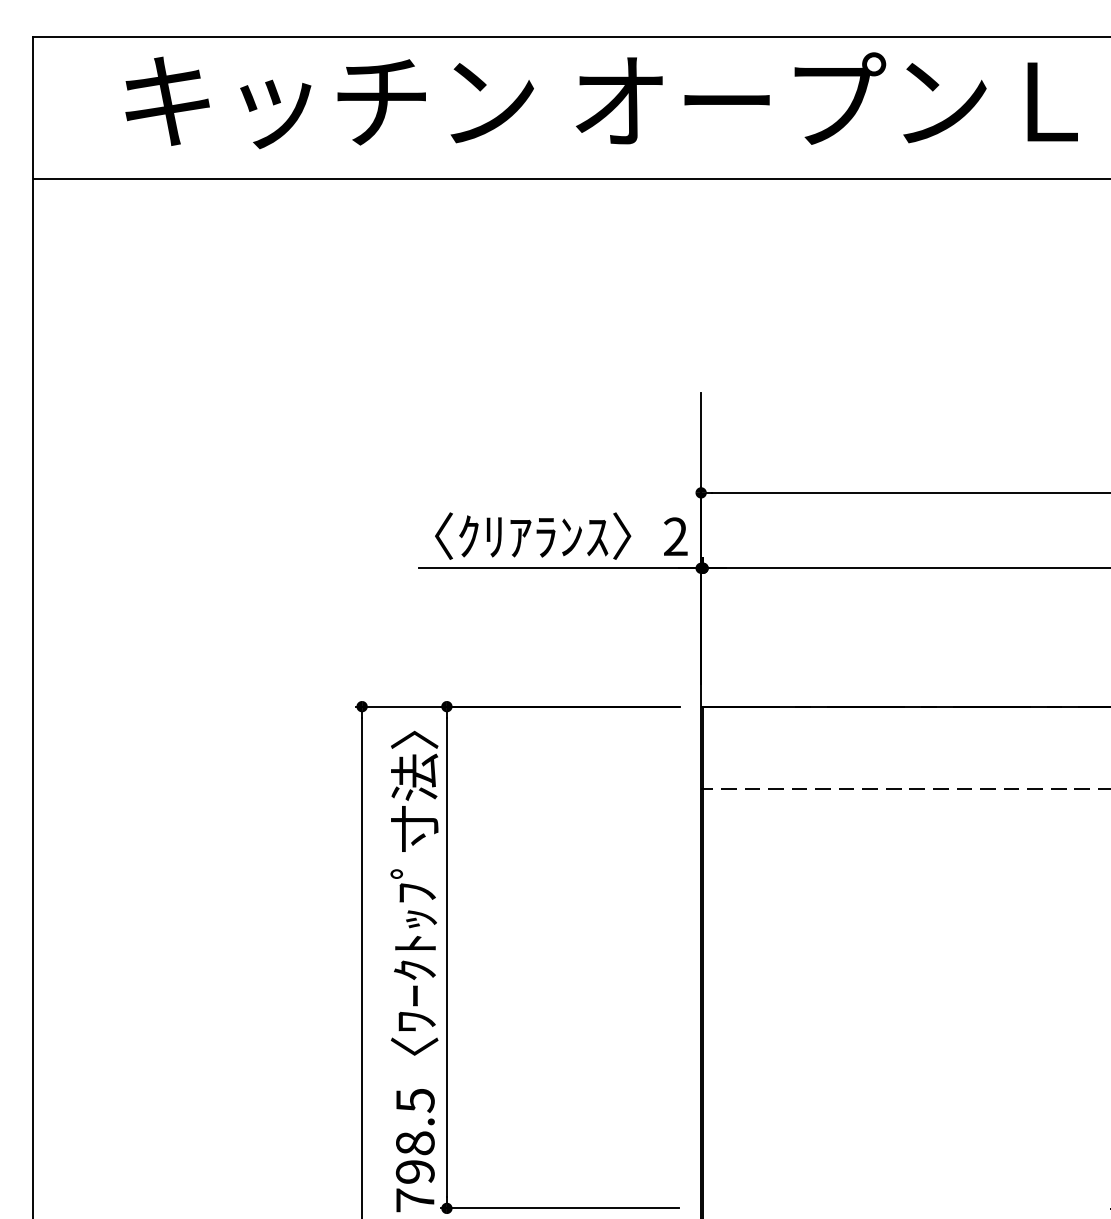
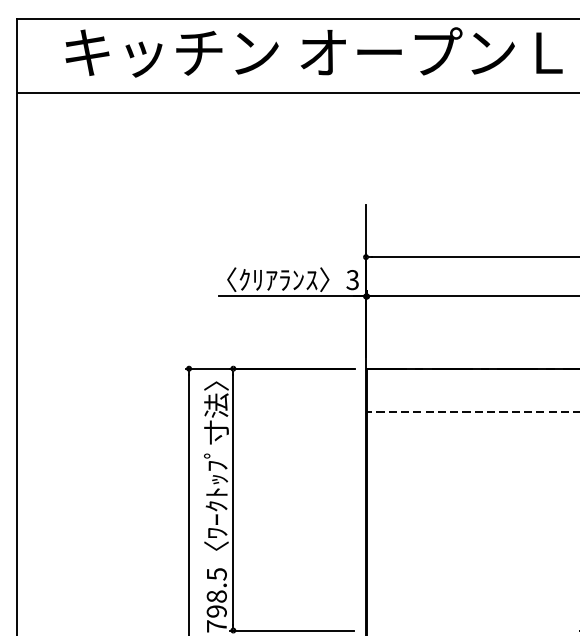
text: (675, 537) -> (352, 280), 2 -> 3

